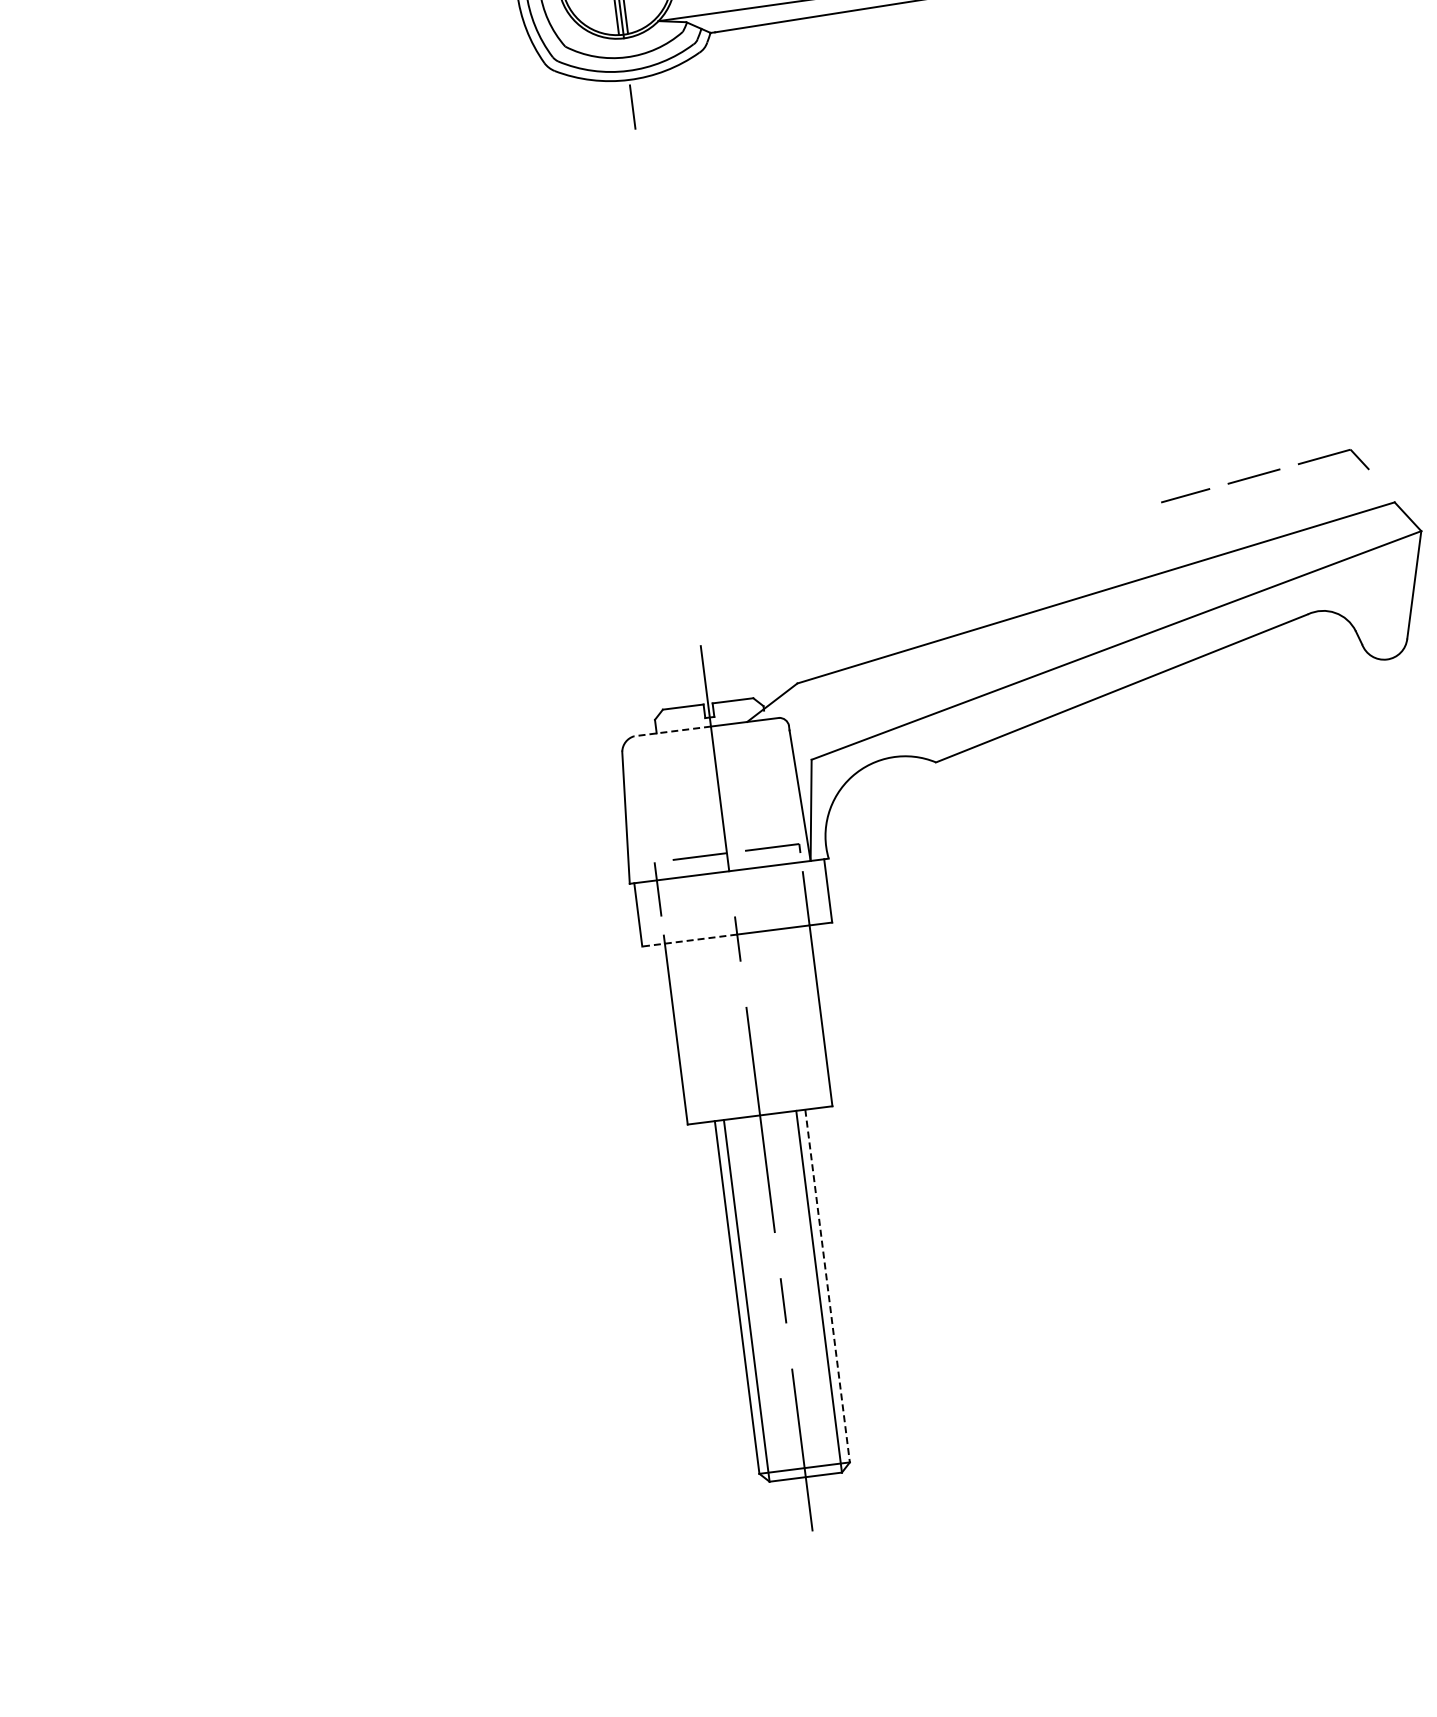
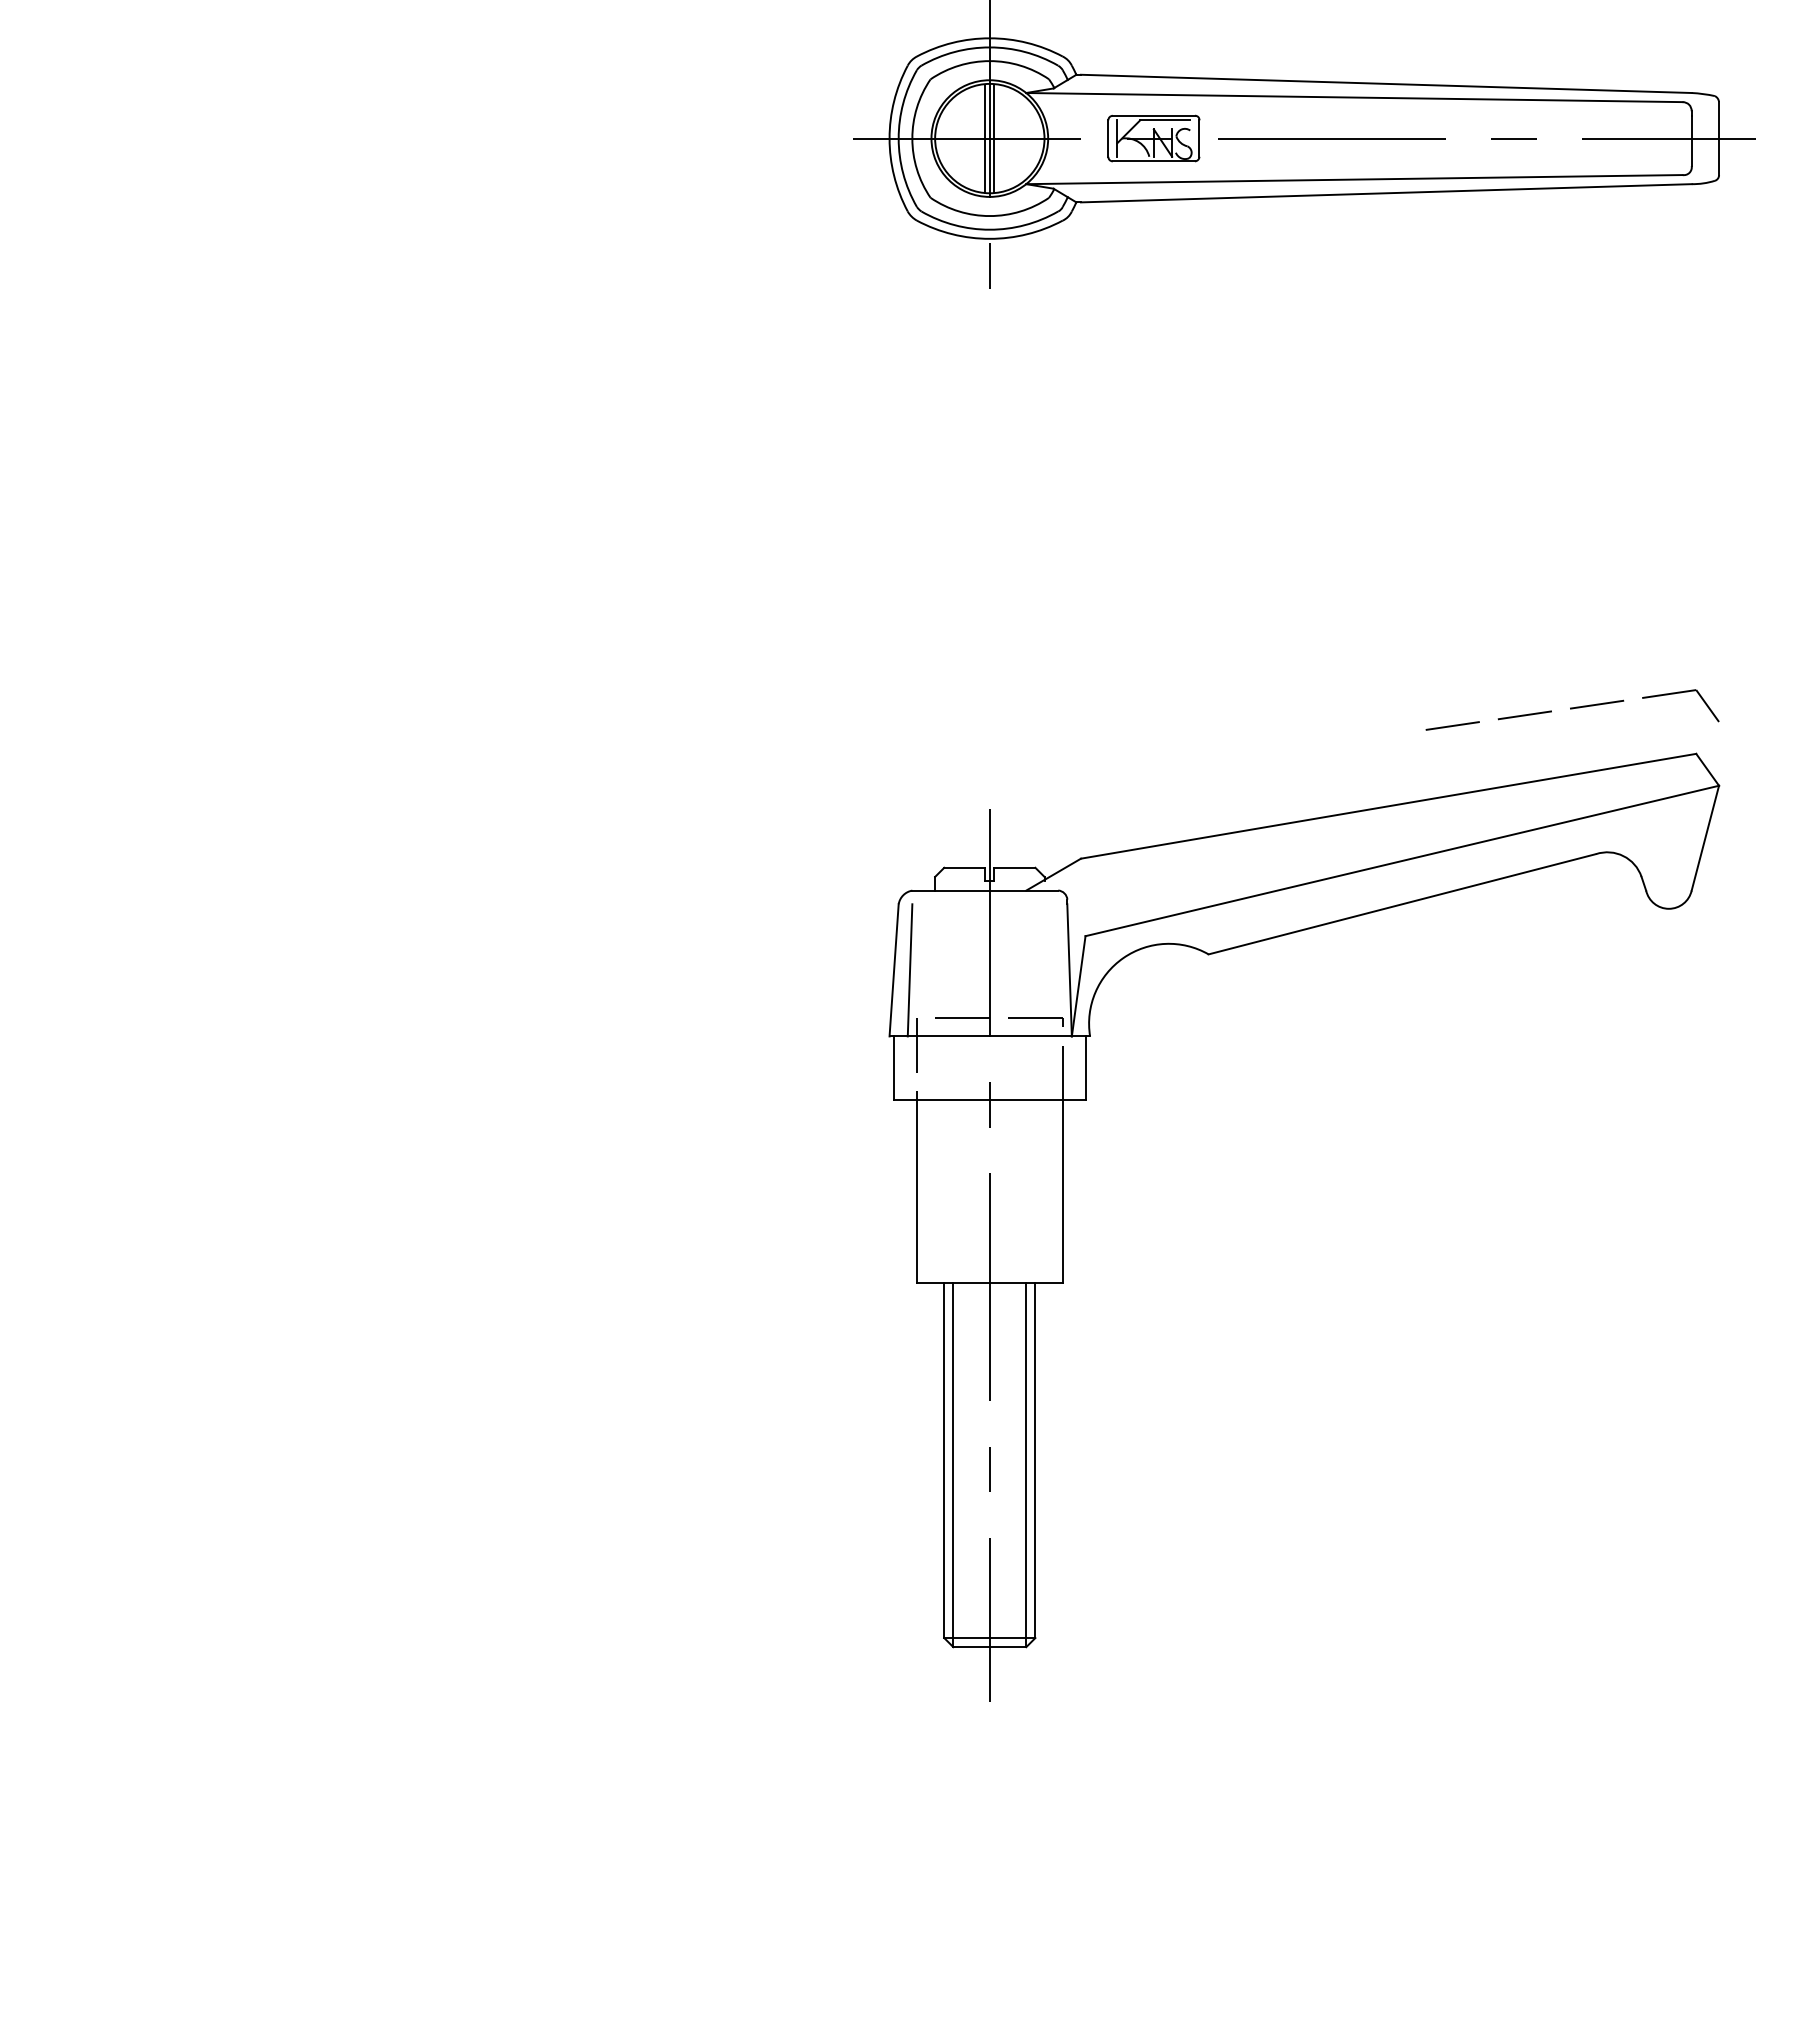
part: (1266, 473) -> (1572, 709), size x1.43
line: (672, 731) -> (951, 890), dashed -> solid
line: (641, 815) -> (909, 970), added
line: (689, 940) -> (941, 1100), dashed -> solid
line: (827, 1286) -> (1035, 1460), dashed -> solid

